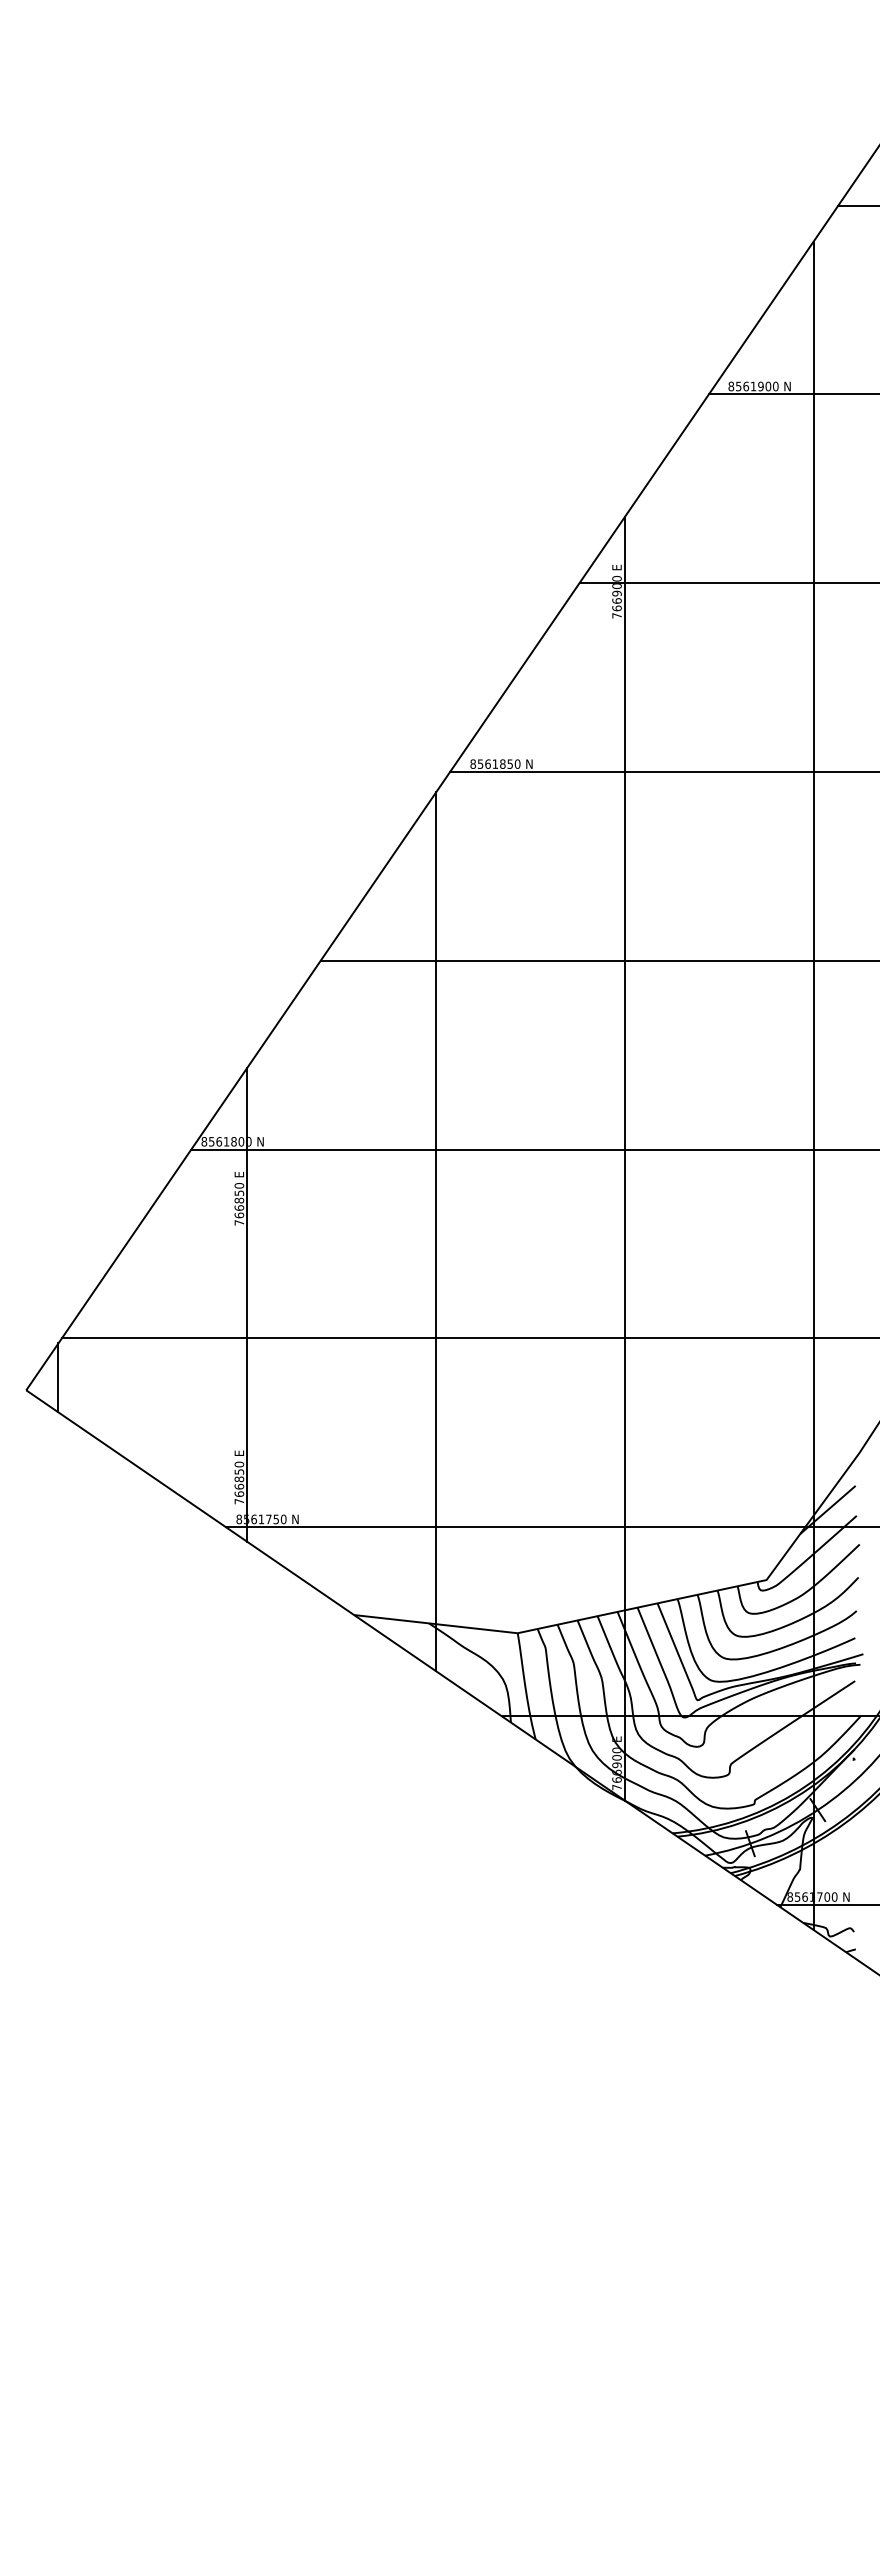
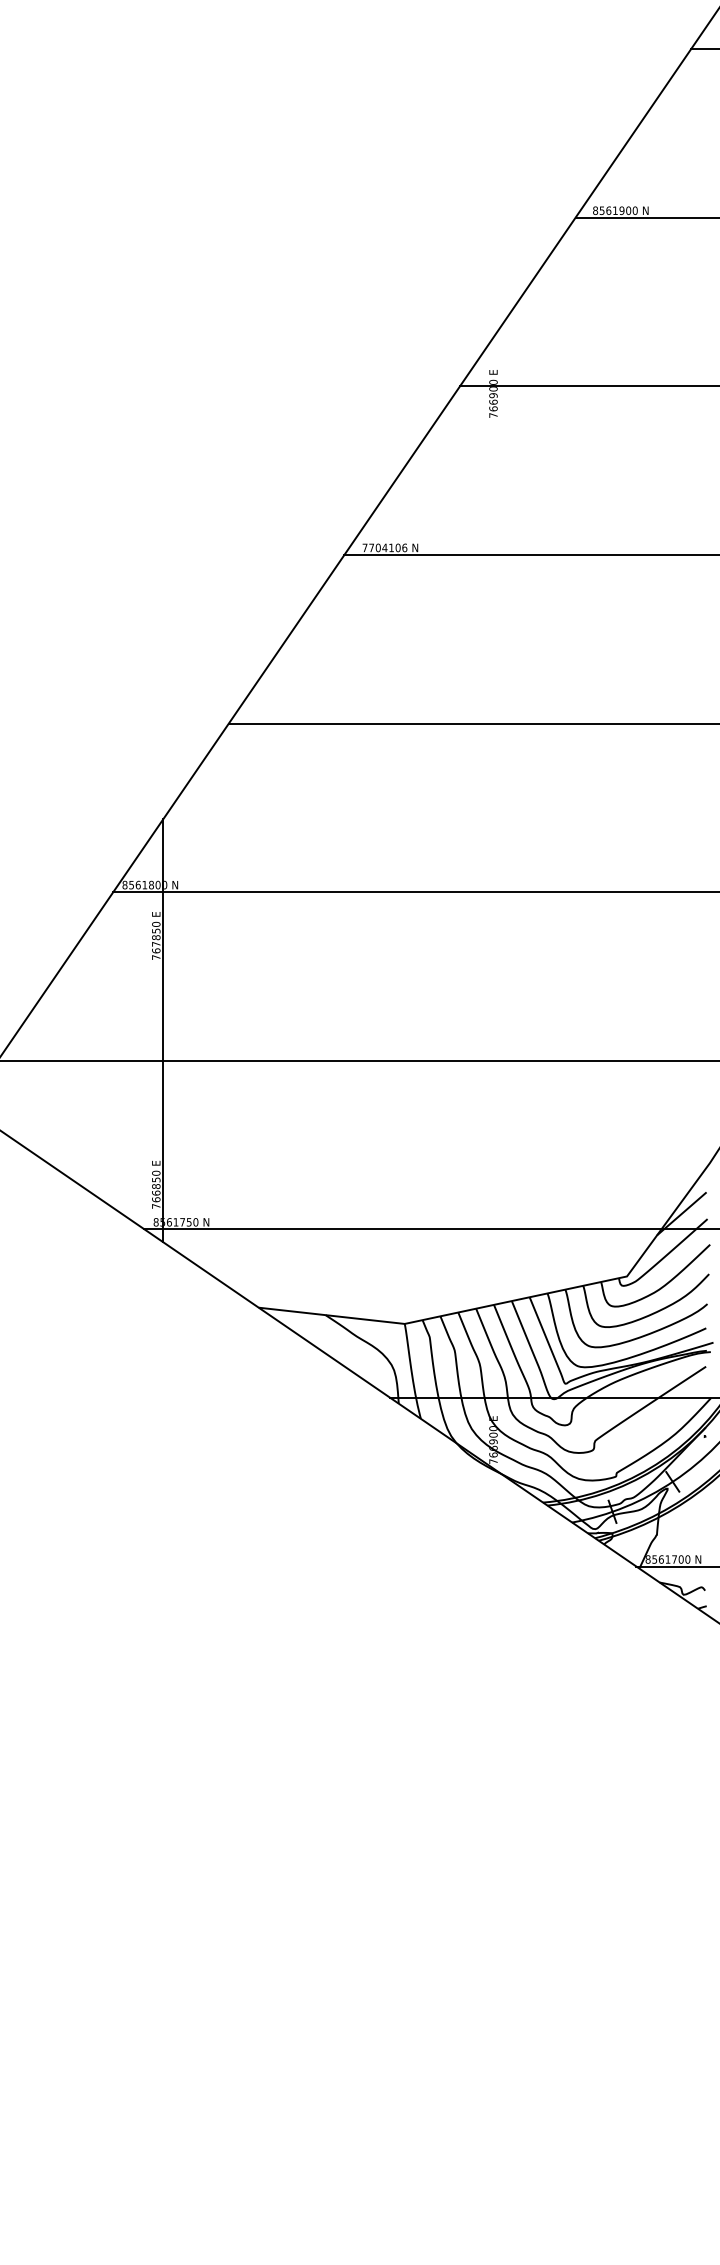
text: (495, 763) -> (384, 547), 8561850 -> 7704106
line: (813, 1085) -> (668, 834), removed
line: (624, 1158) -> (500, 900), removed
text: (239, 1207) -> (156, 943), 766850 -> 767850
line: (436, 1231) -> (332, 965), removed

